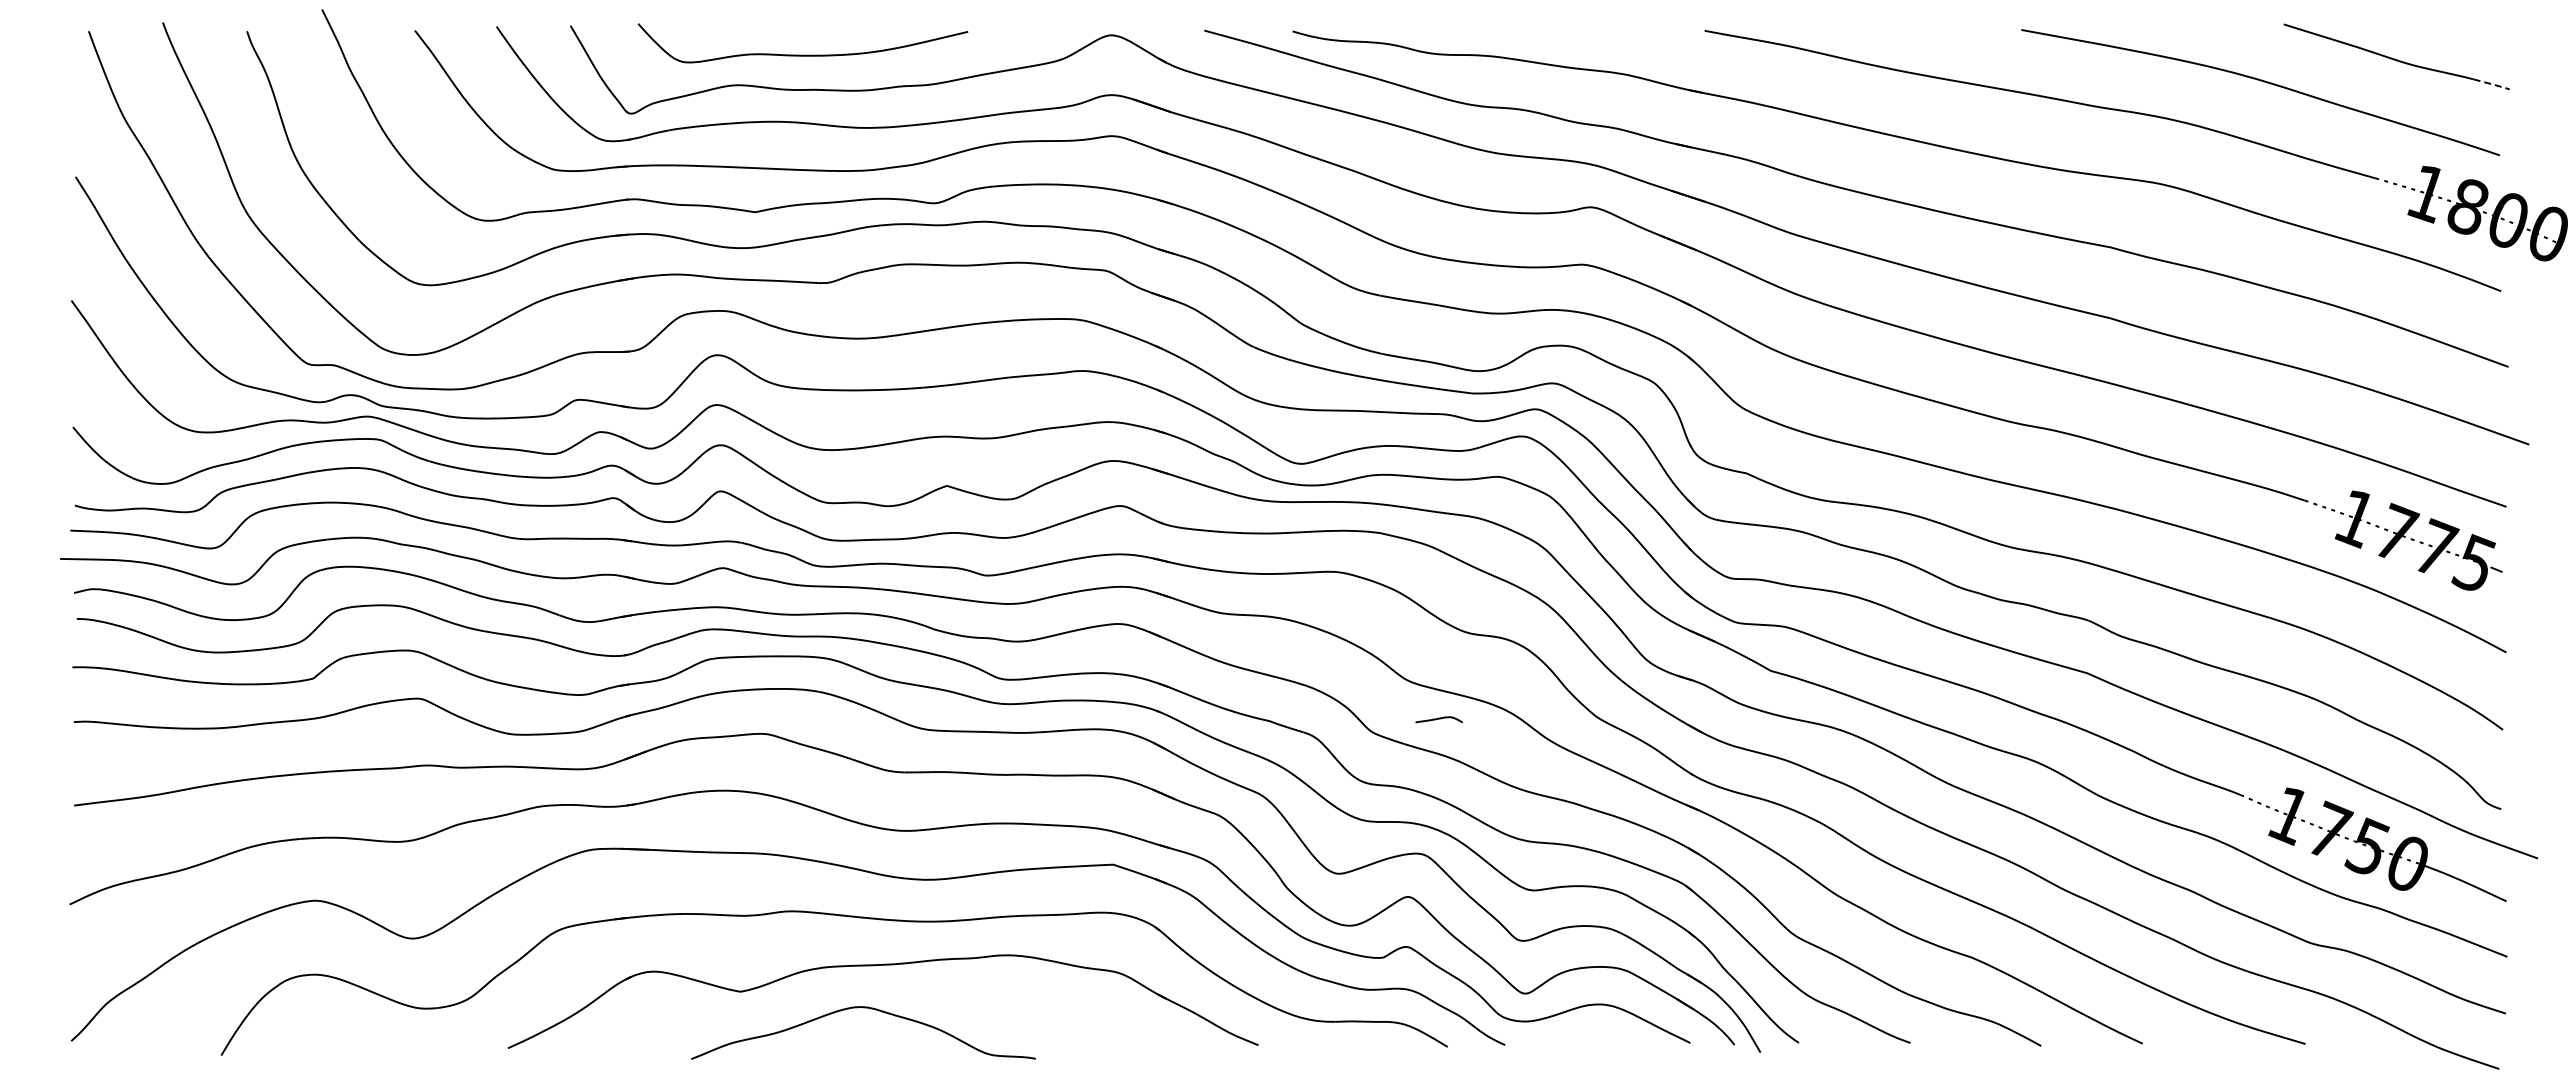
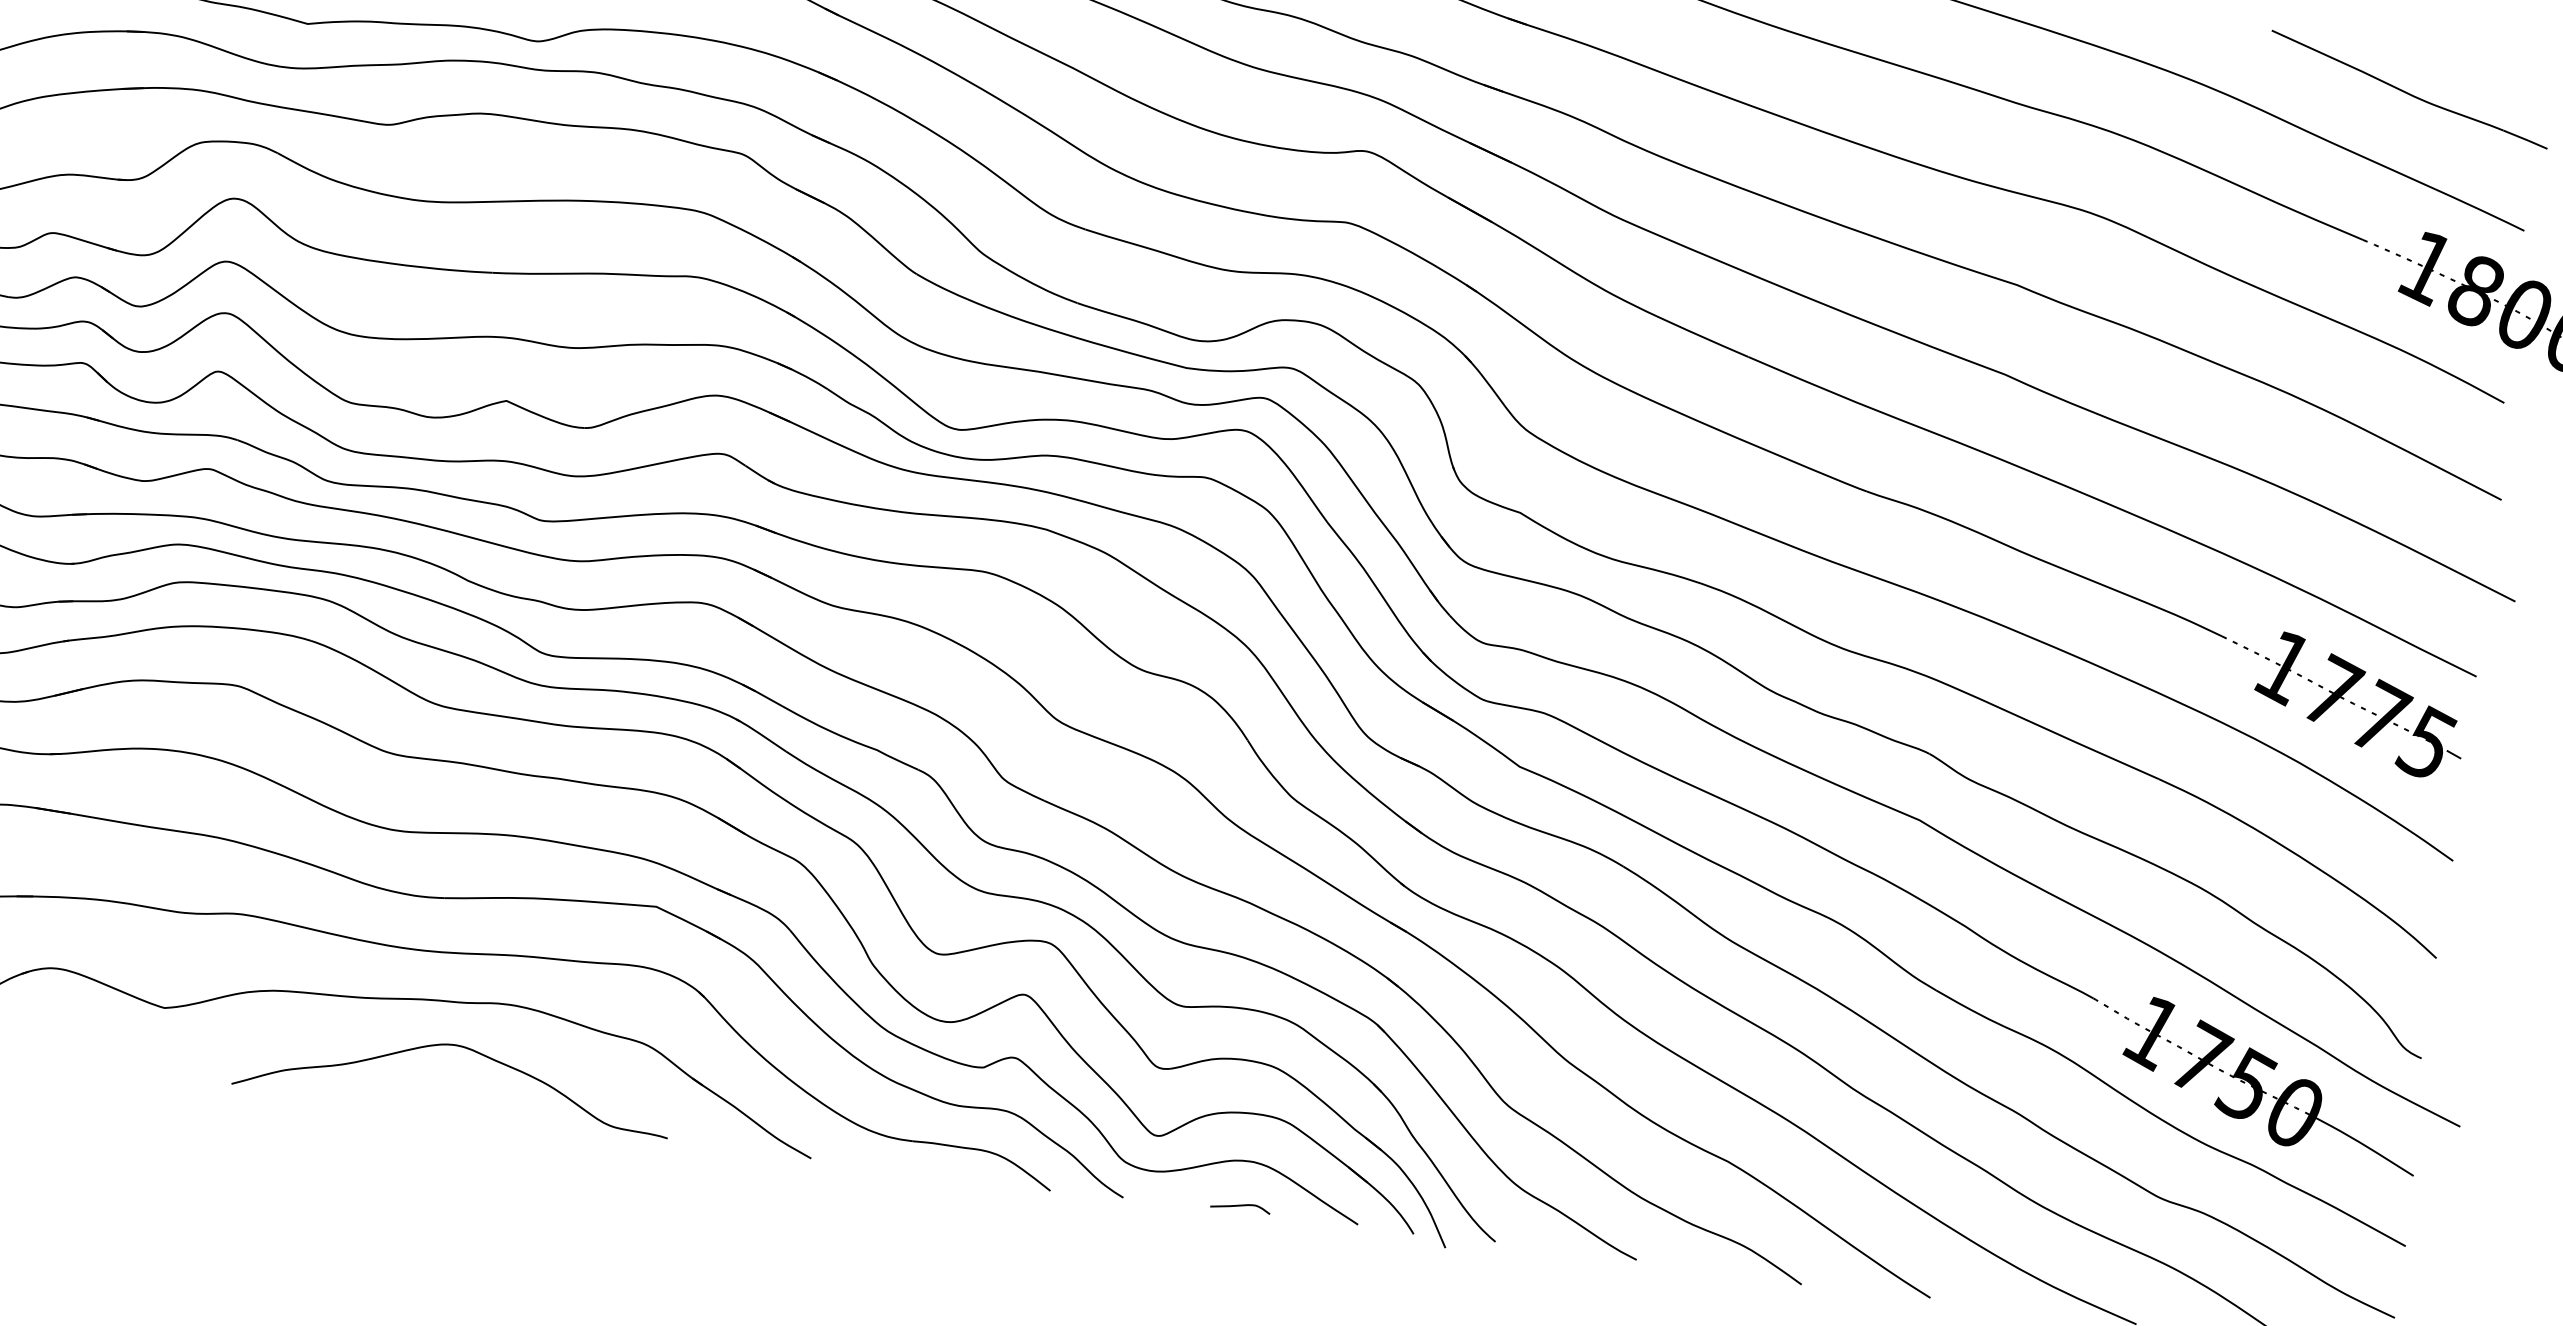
line: (2492, 84) -> (2526, 140), dashed -> solid
curve: (1438, 719) -> (1239, 1206), moved
curve: (863, 1008) -> (457, 1047), moved

